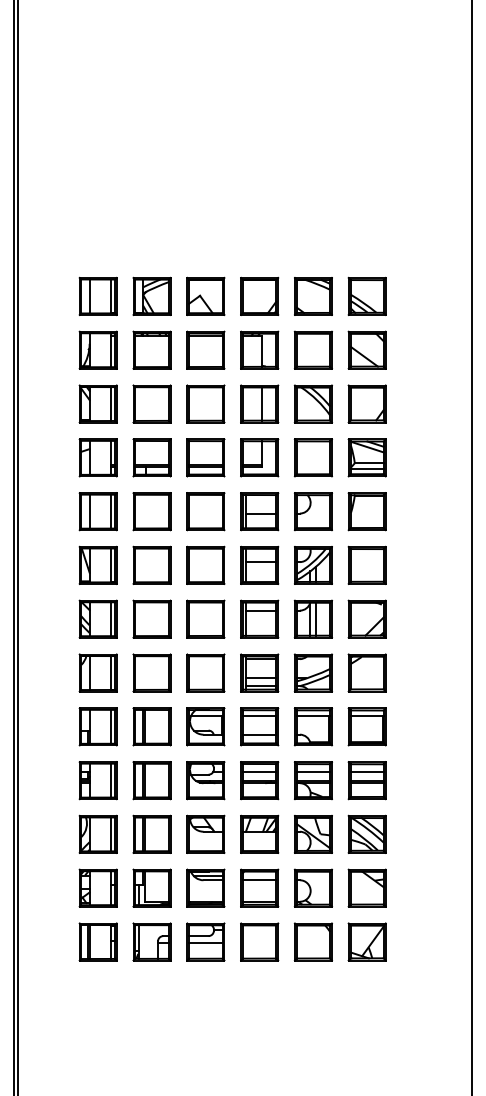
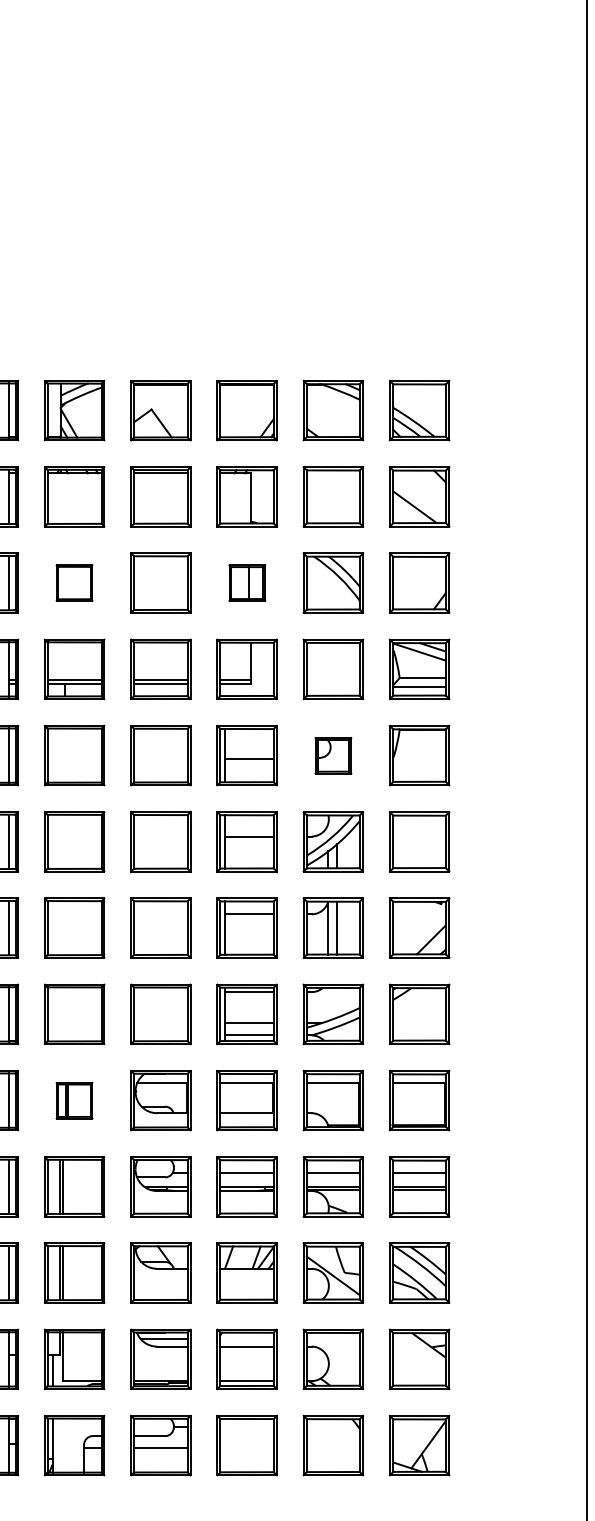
part: (151, 403) -> (73, 582), size x0.6
part: (259, 403) -> (246, 582), size x0.6
part: (313, 511) -> (333, 755), size x0.6
part: (151, 726) -> (73, 1100), size x0.6

